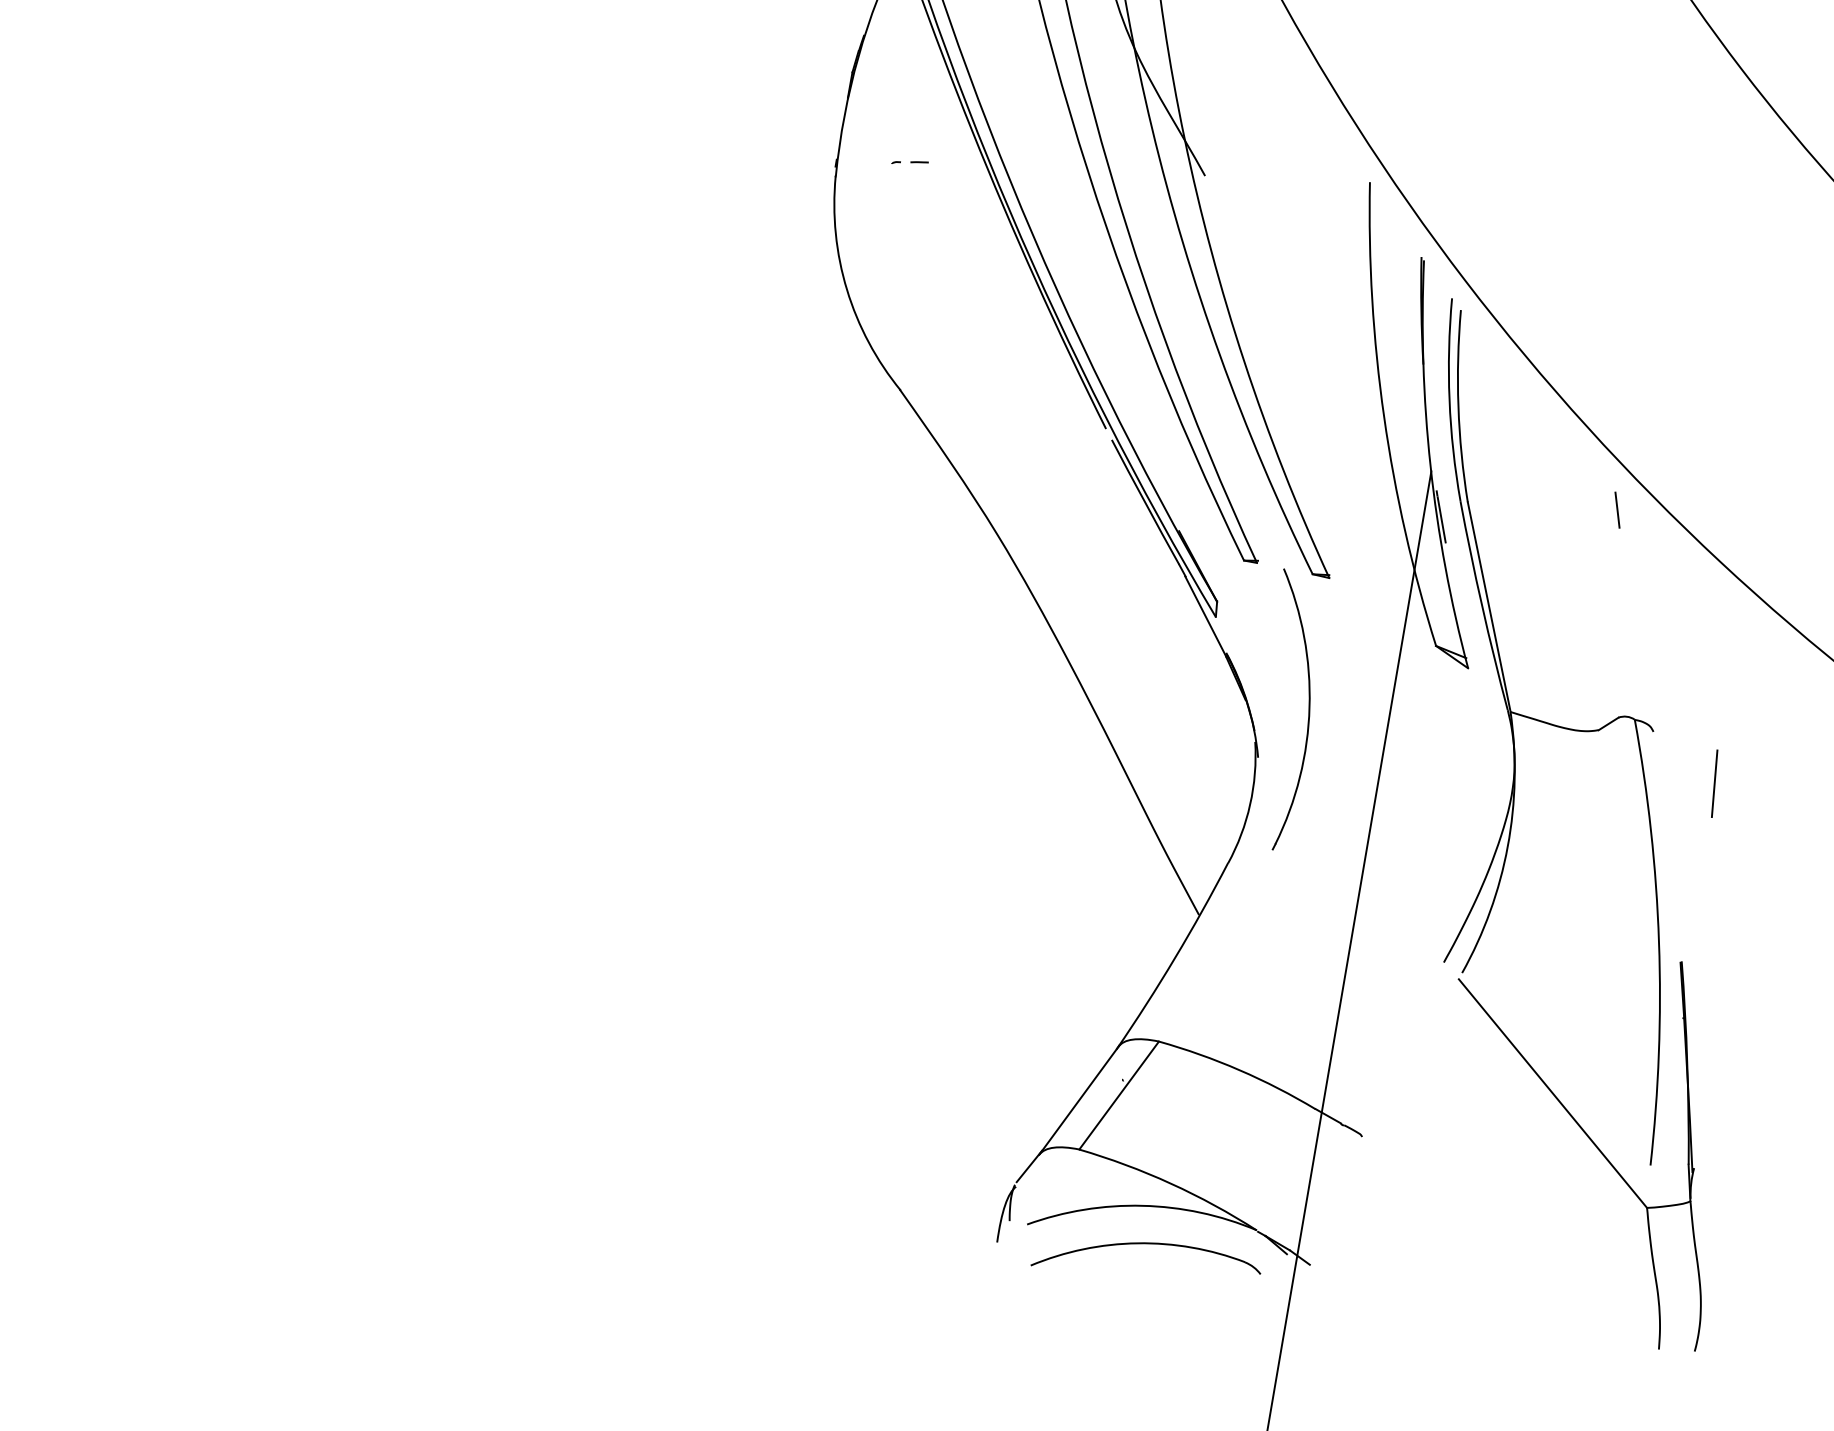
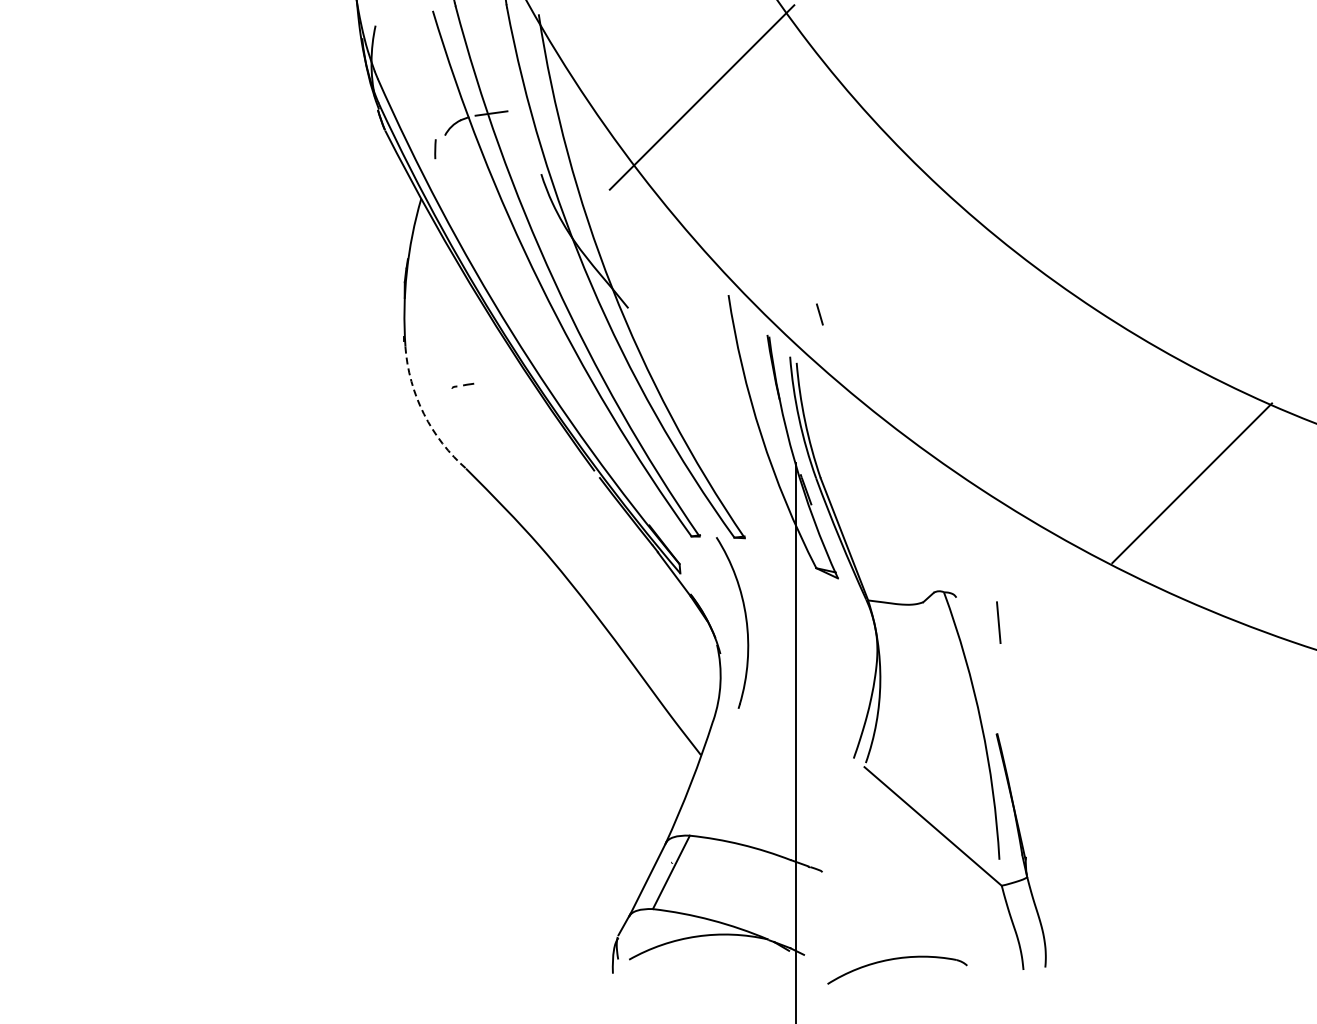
part: (909, 162) -> (462, 385), moved
arc: (846, 290) -> (423, 414), solid -> dashed
line: (1616, 510) -> (819, 314), moved
part: (1150, 1245) -> (897, 959), moved

